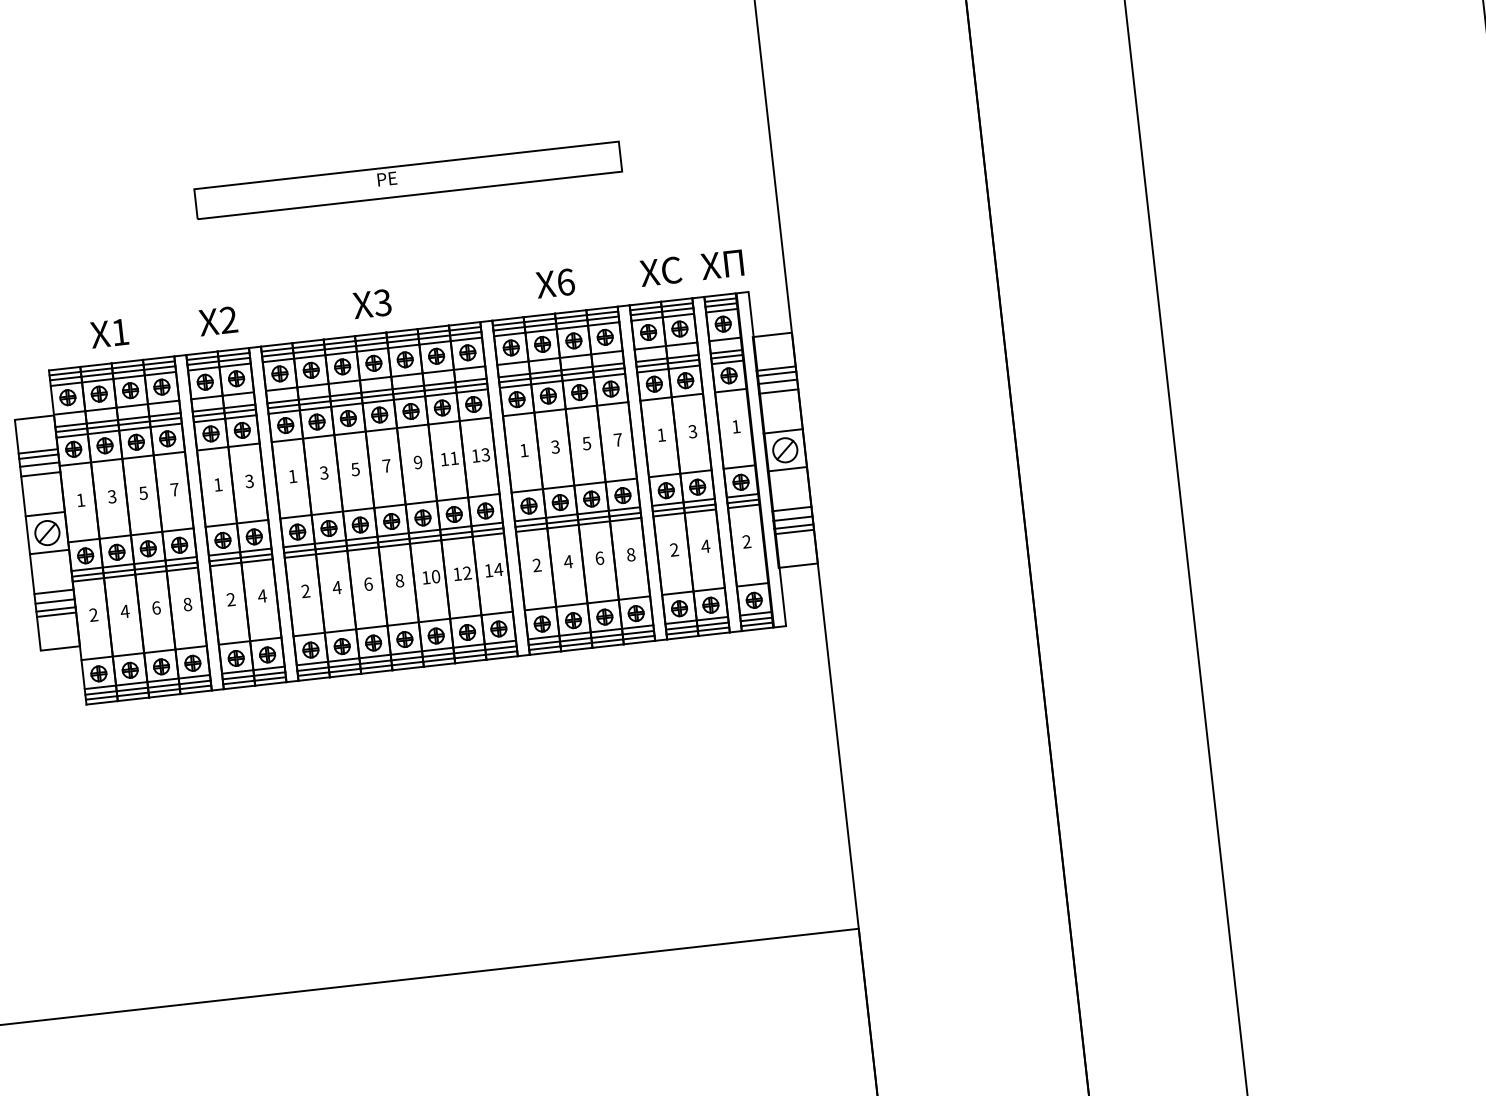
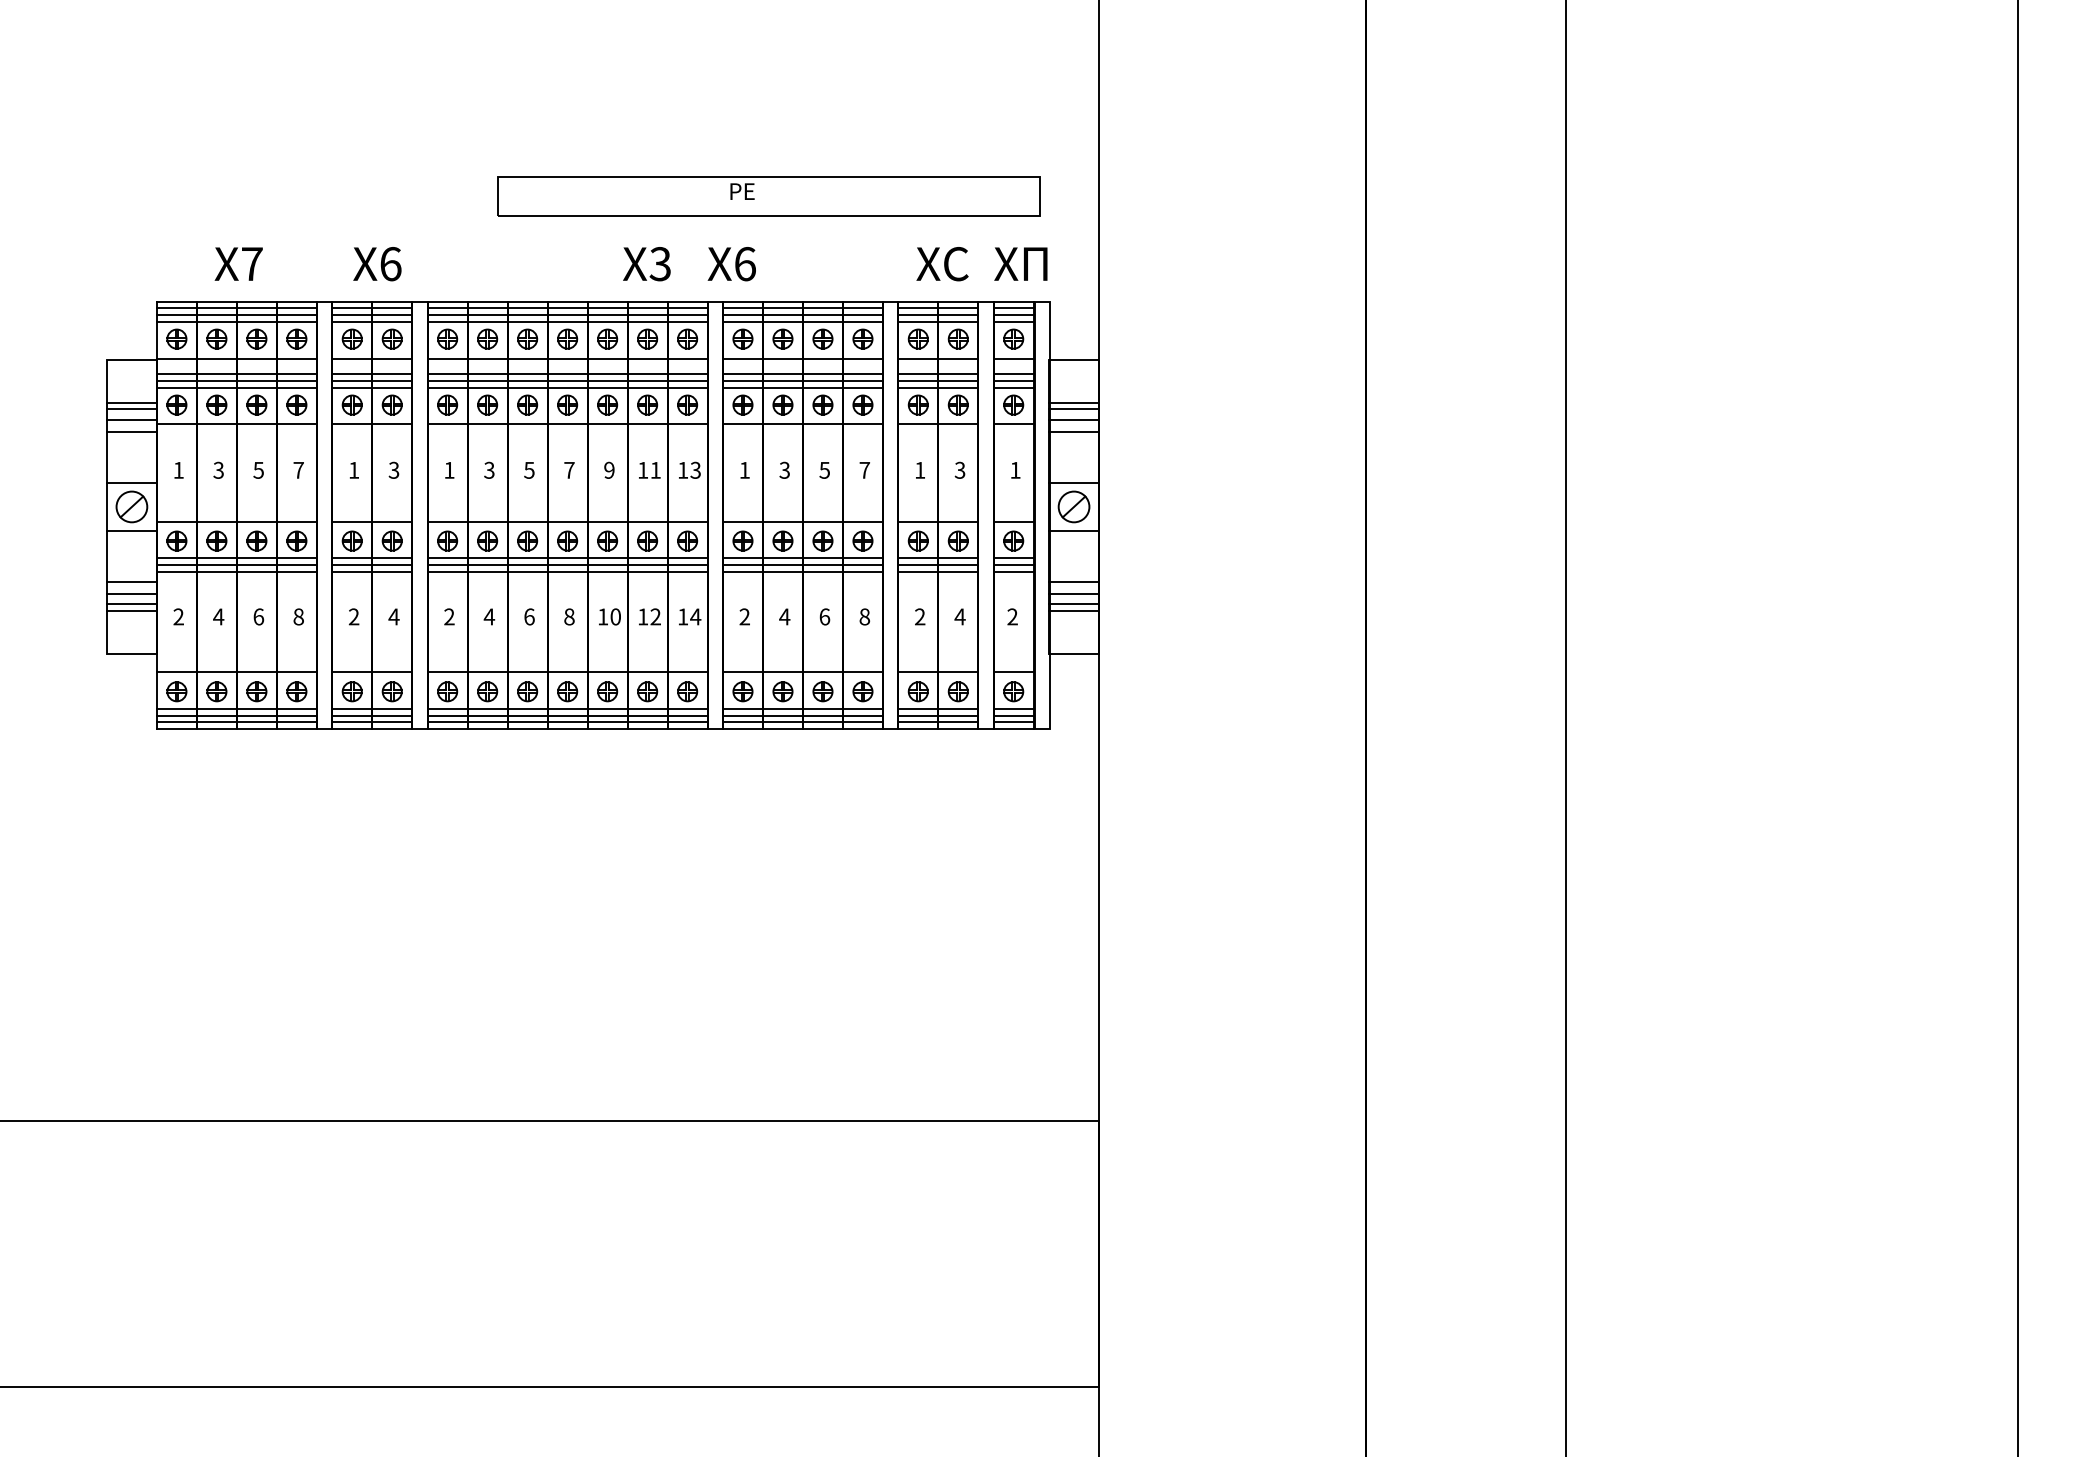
part: (408, 180) -> (768, 196), moved
text: (555, 283) -> (731, 264), moved
text: (371, 304) -> (646, 264), moved
text: (228, 320) -> (390, 264), X2 -> X6
text: (120, 331) -> (252, 263), X1 -> X7

